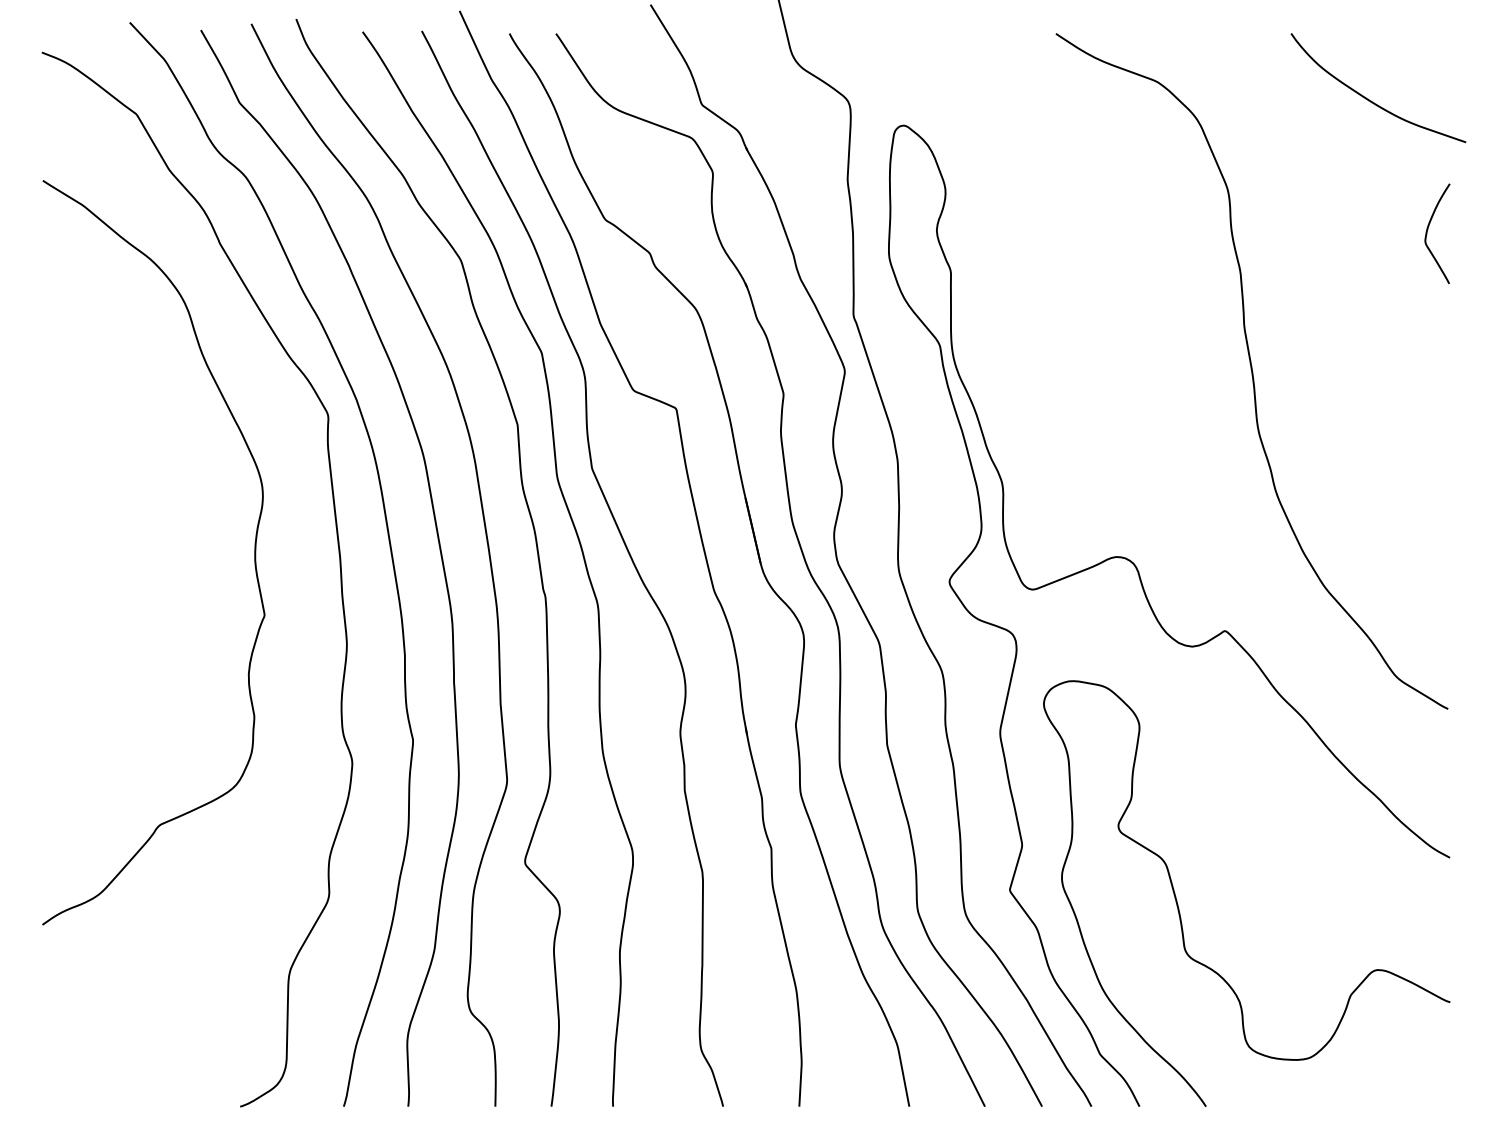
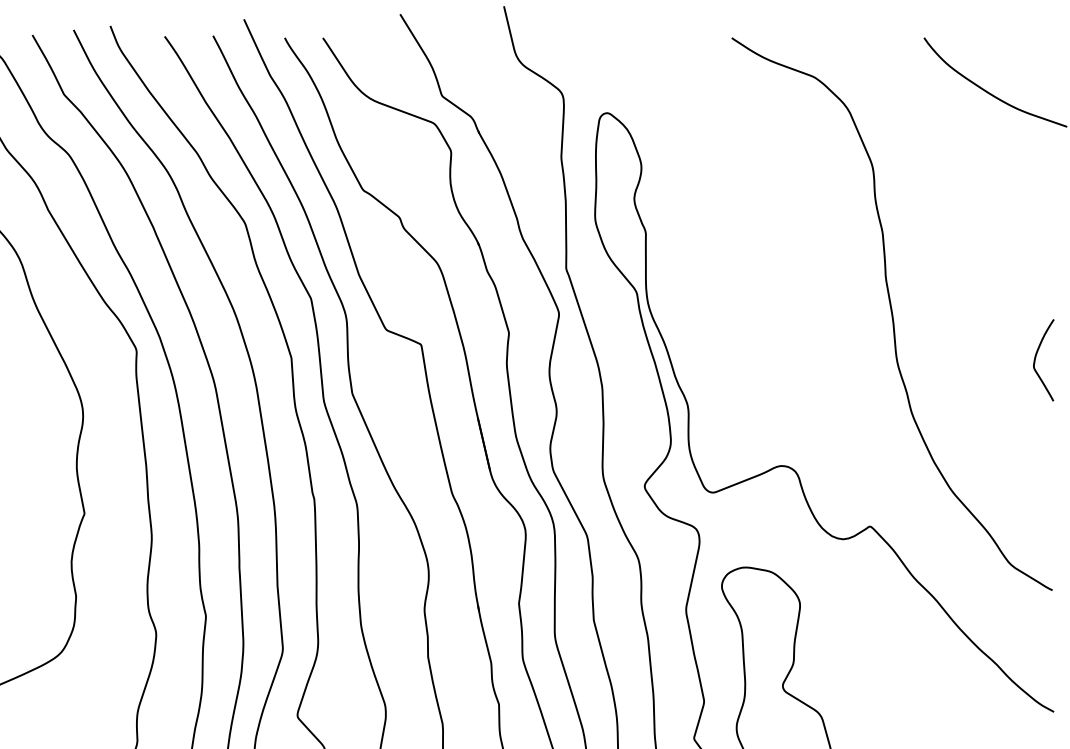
curve: (1428, 229) -> (1036, 356), moved

